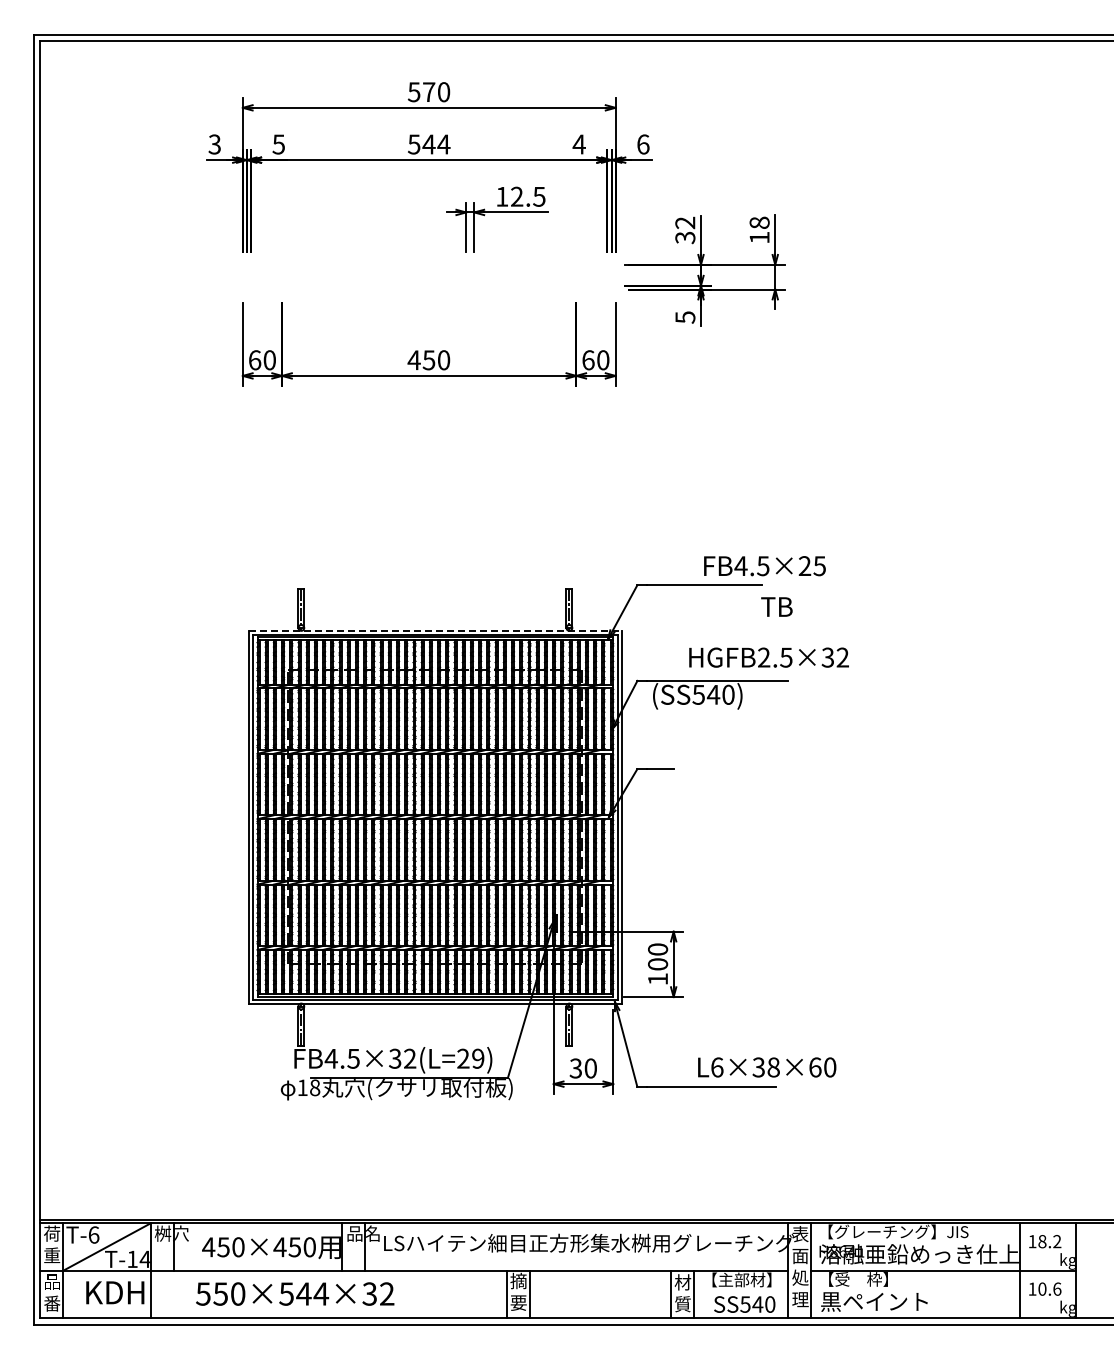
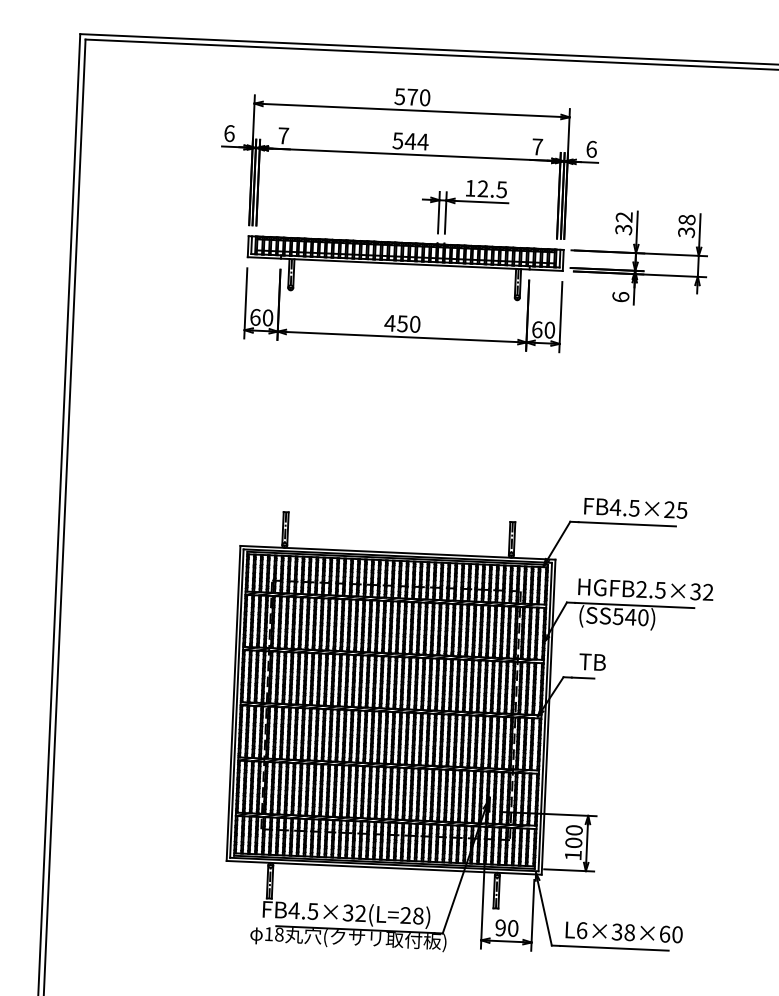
text: (214, 144) -> (229, 133), 3 -> 6
text: (278, 144) -> (283, 135), 5 -> 7
text: (578, 144) -> (536, 146), 4 -> 7
text: (759, 237) -> (686, 232), 18 -> 38
part: (429, 294) -> (405, 268), added
text: (685, 317) -> (620, 297), 5 -> 6
text: (764, 566) -> (635, 508), moved
text: (776, 606) -> (592, 661), moved
line: (435, 630) -> (398, 552), dashed -> solid
text: (768, 657) -> (645, 589), moved
text: (478, 1058) -> (418, 915), FB4.5×32(L=29) -> FB4.5×32(L=28)
text: (767, 1067) -> (624, 932), moved
text: (575, 1068) -> (500, 927), 30 -> 90

